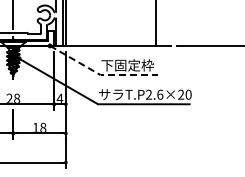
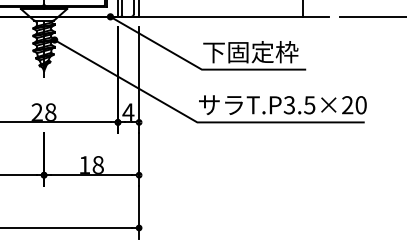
line: (100, 75) -> (201, 70), dashed -> solid
text: (154, 94) -> (299, 104), T.P2.6×20 -> T.P3.5×20

